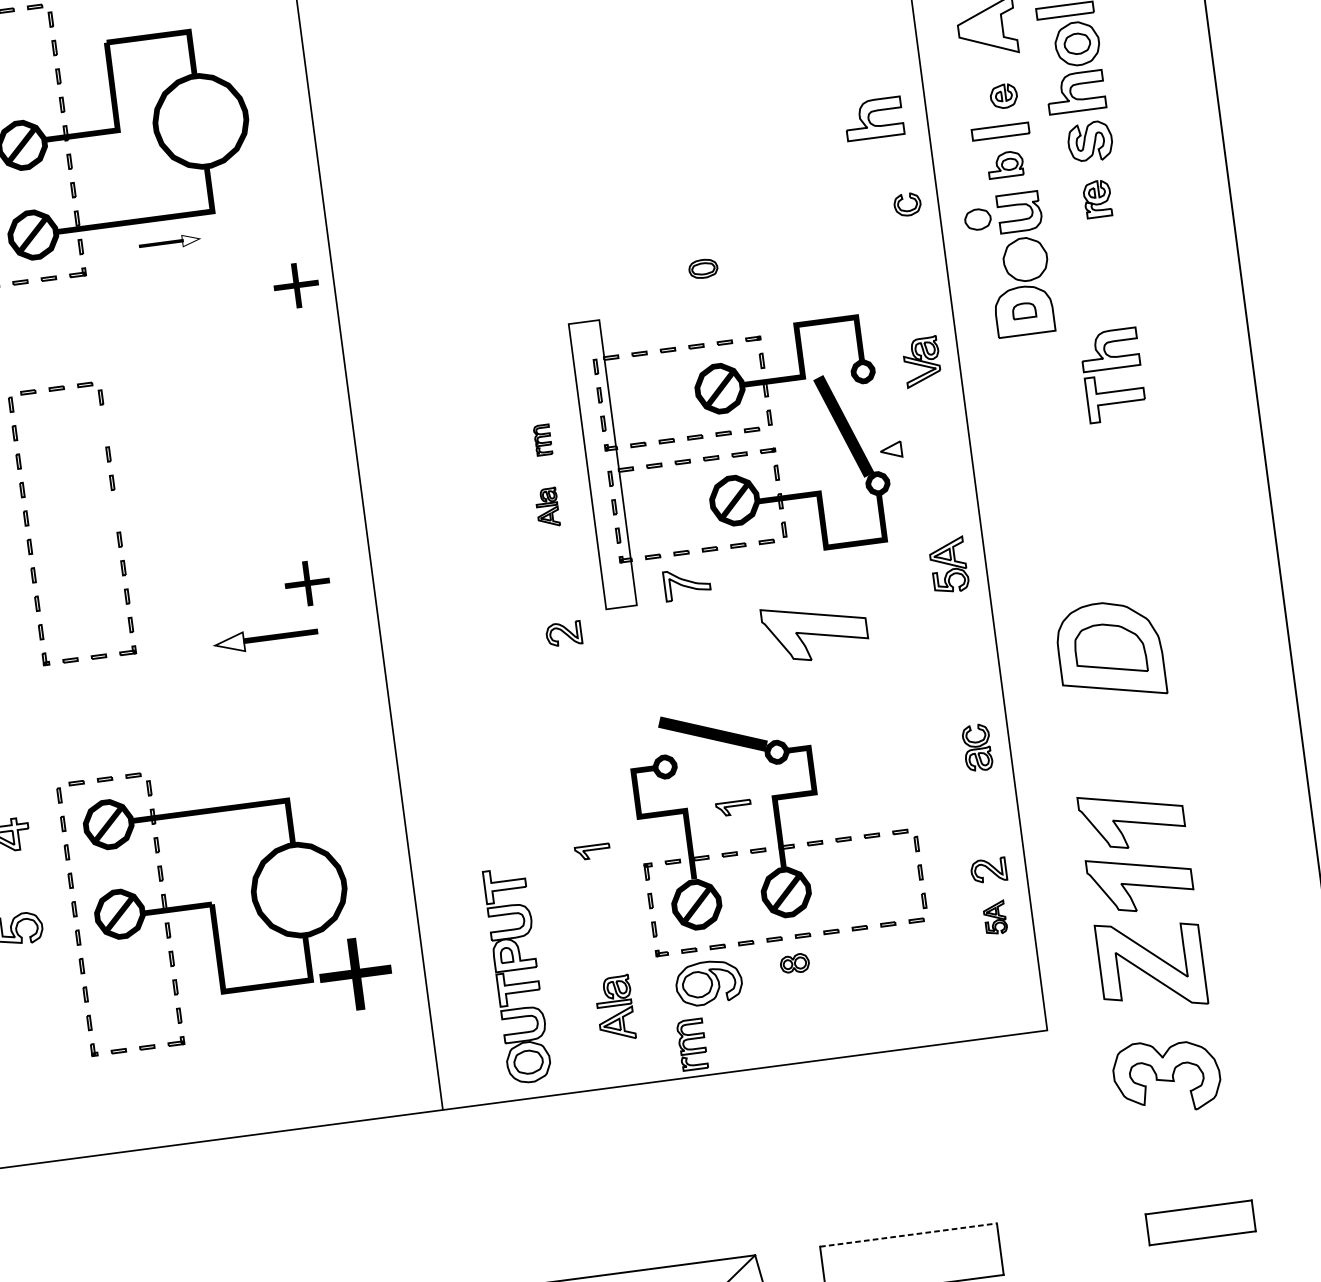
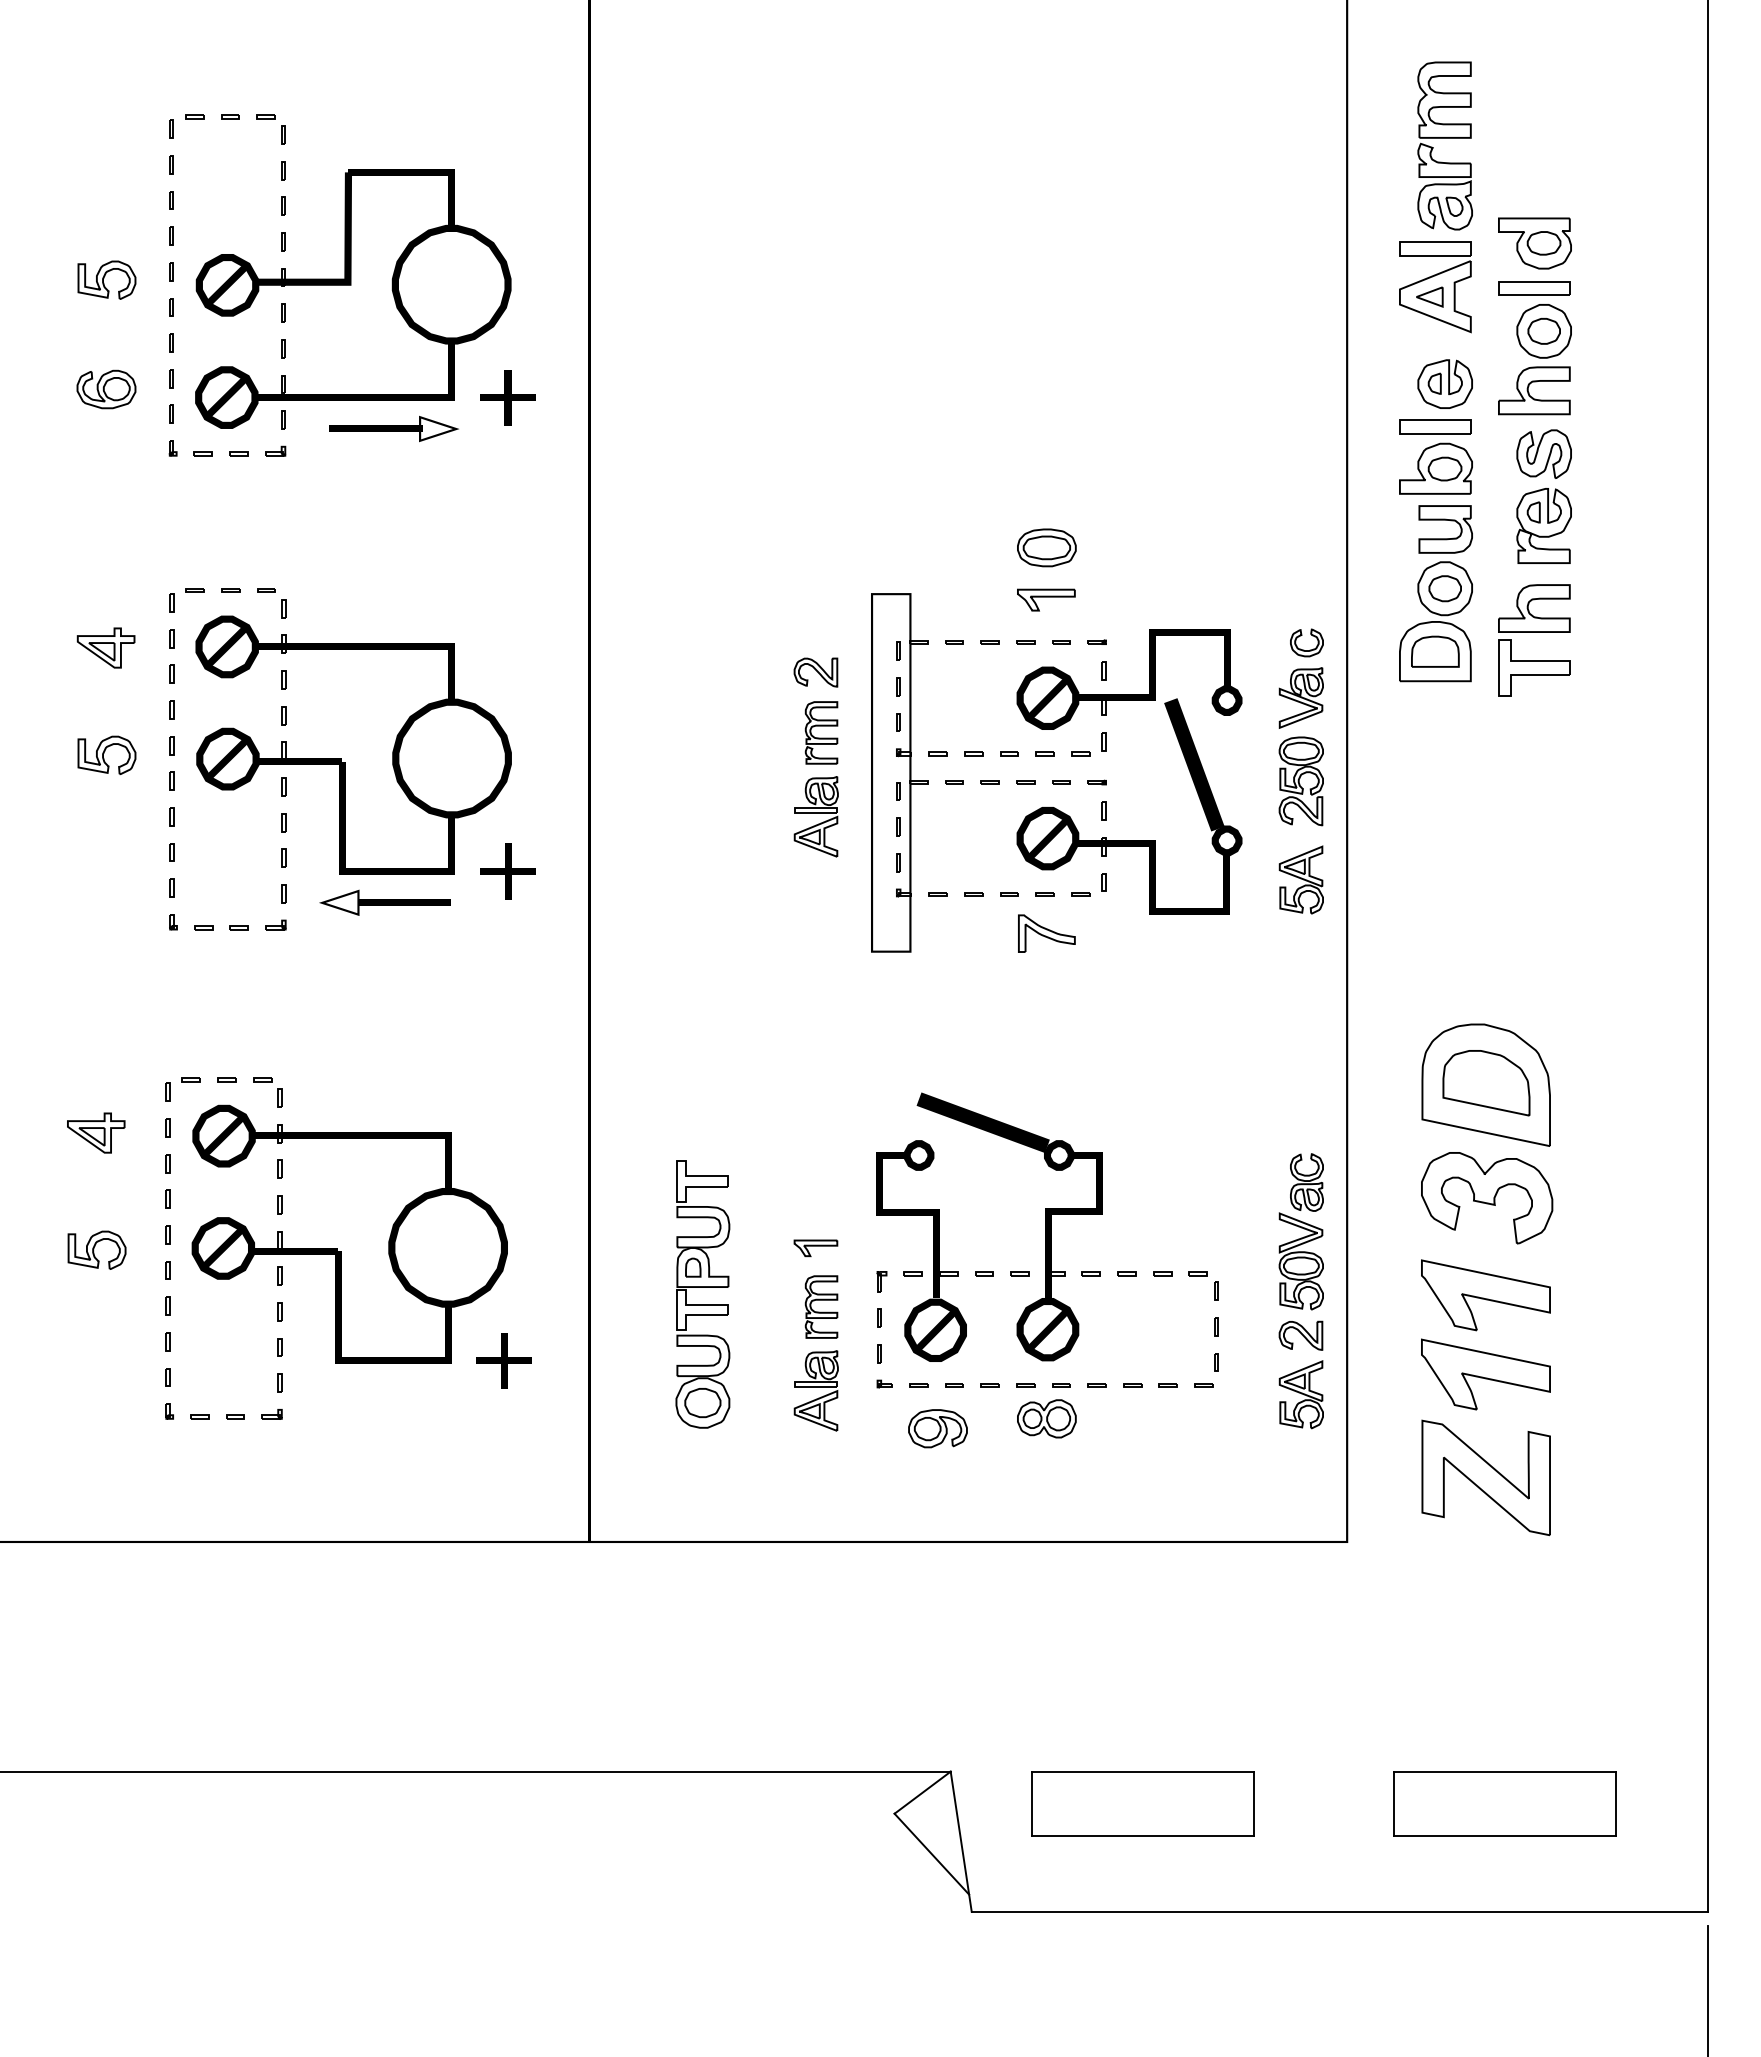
part: (1003, 95) -> (1444, 383), size x1.67
part: (874, 118) -> (1281, 390), removed
part: (1005, 164) -> (1435, 468), size x1.67
part: (1097, 198) -> (1543, 525), size x1.67
part: (905, 210) -> (1303, 649), moved
part: (977, 219) -> (1444, 588), moved
part: (169, 243) -> (393, 429), size x1.67
part: (703, 268) -> (1046, 547), size x1.67
part: (296, 285) -> (507, 397), moved
part: (708, 310) -> (1046, 599), added
part: (1024, 310) -> (1435, 651), size x1.67
part: (1112, 368) -> (1534, 632), moved
part: (930, 428) -> (1300, 781), added
part: (542, 439) -> (821, 732), size x1.67
part: (890, 450) -> (1429, 296), moved
part: (546, 507) -> (815, 816), size x1.67
part: (162, 510) -> (341, 758), added
part: (948, 565) -> (1300, 879), moved
part: (686, 583) -> (1046, 933), moved
part: (814, 631) -> (1125, 1012), removed
part: (563, 634) -> (815, 672), moved
part: (264, 638) -> (384, 902), moved
part: (733, 808) -> (996, 1217), removed
part: (980, 811) -> (1300, 1261), added
part: (994, 917) -> (1300, 1394), size x1.67
part: (794, 963) -> (1046, 1418), size x1.67
part: (516, 970) -> (702, 1287), moved
part: (355, 974) -> (503, 1360), size x0.62
part: (708, 982) -> (937, 1428), size x0.71
part: (614, 1008) -> (815, 1390), moved
part: (692, 1044) -> (821, 1306), moved
part: (1167, 1076) -> (1487, 1198), moved
part: (1200, 1222) -> (1504, 1803), size x1.67
line: (908, 1235) -> (1142, 1771), dashed -> solid

